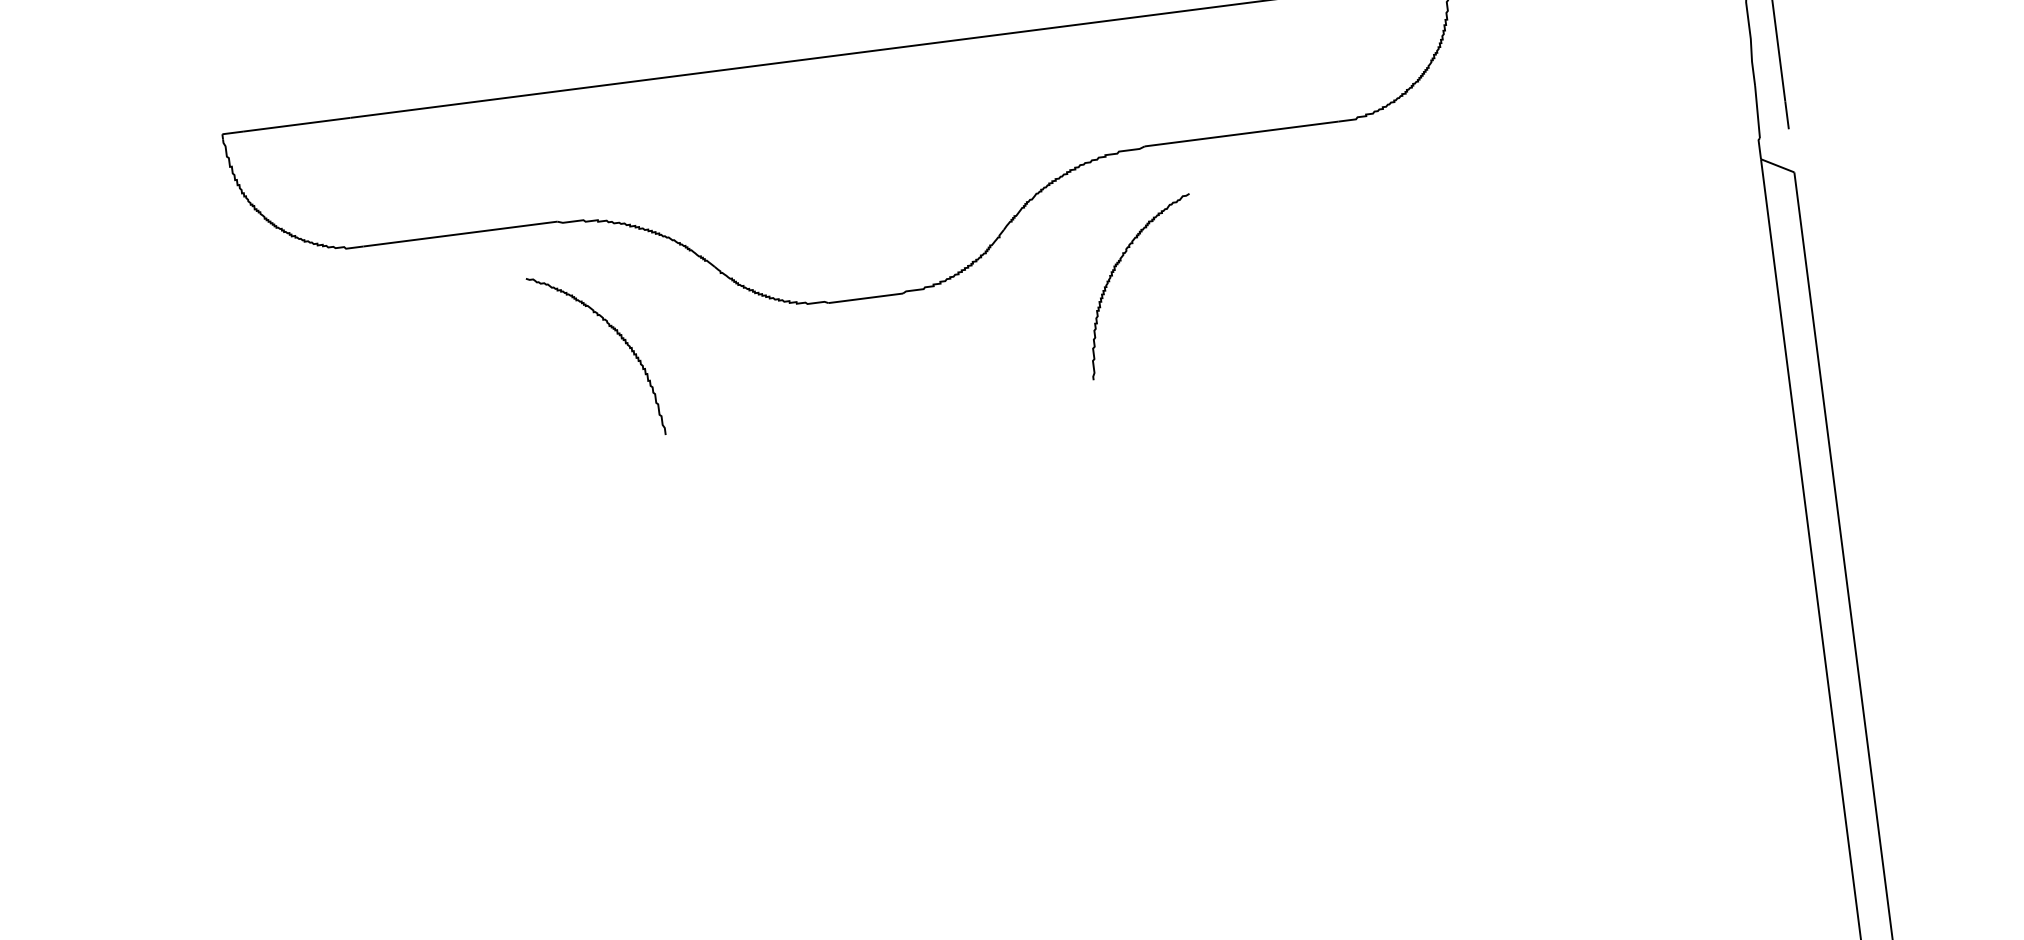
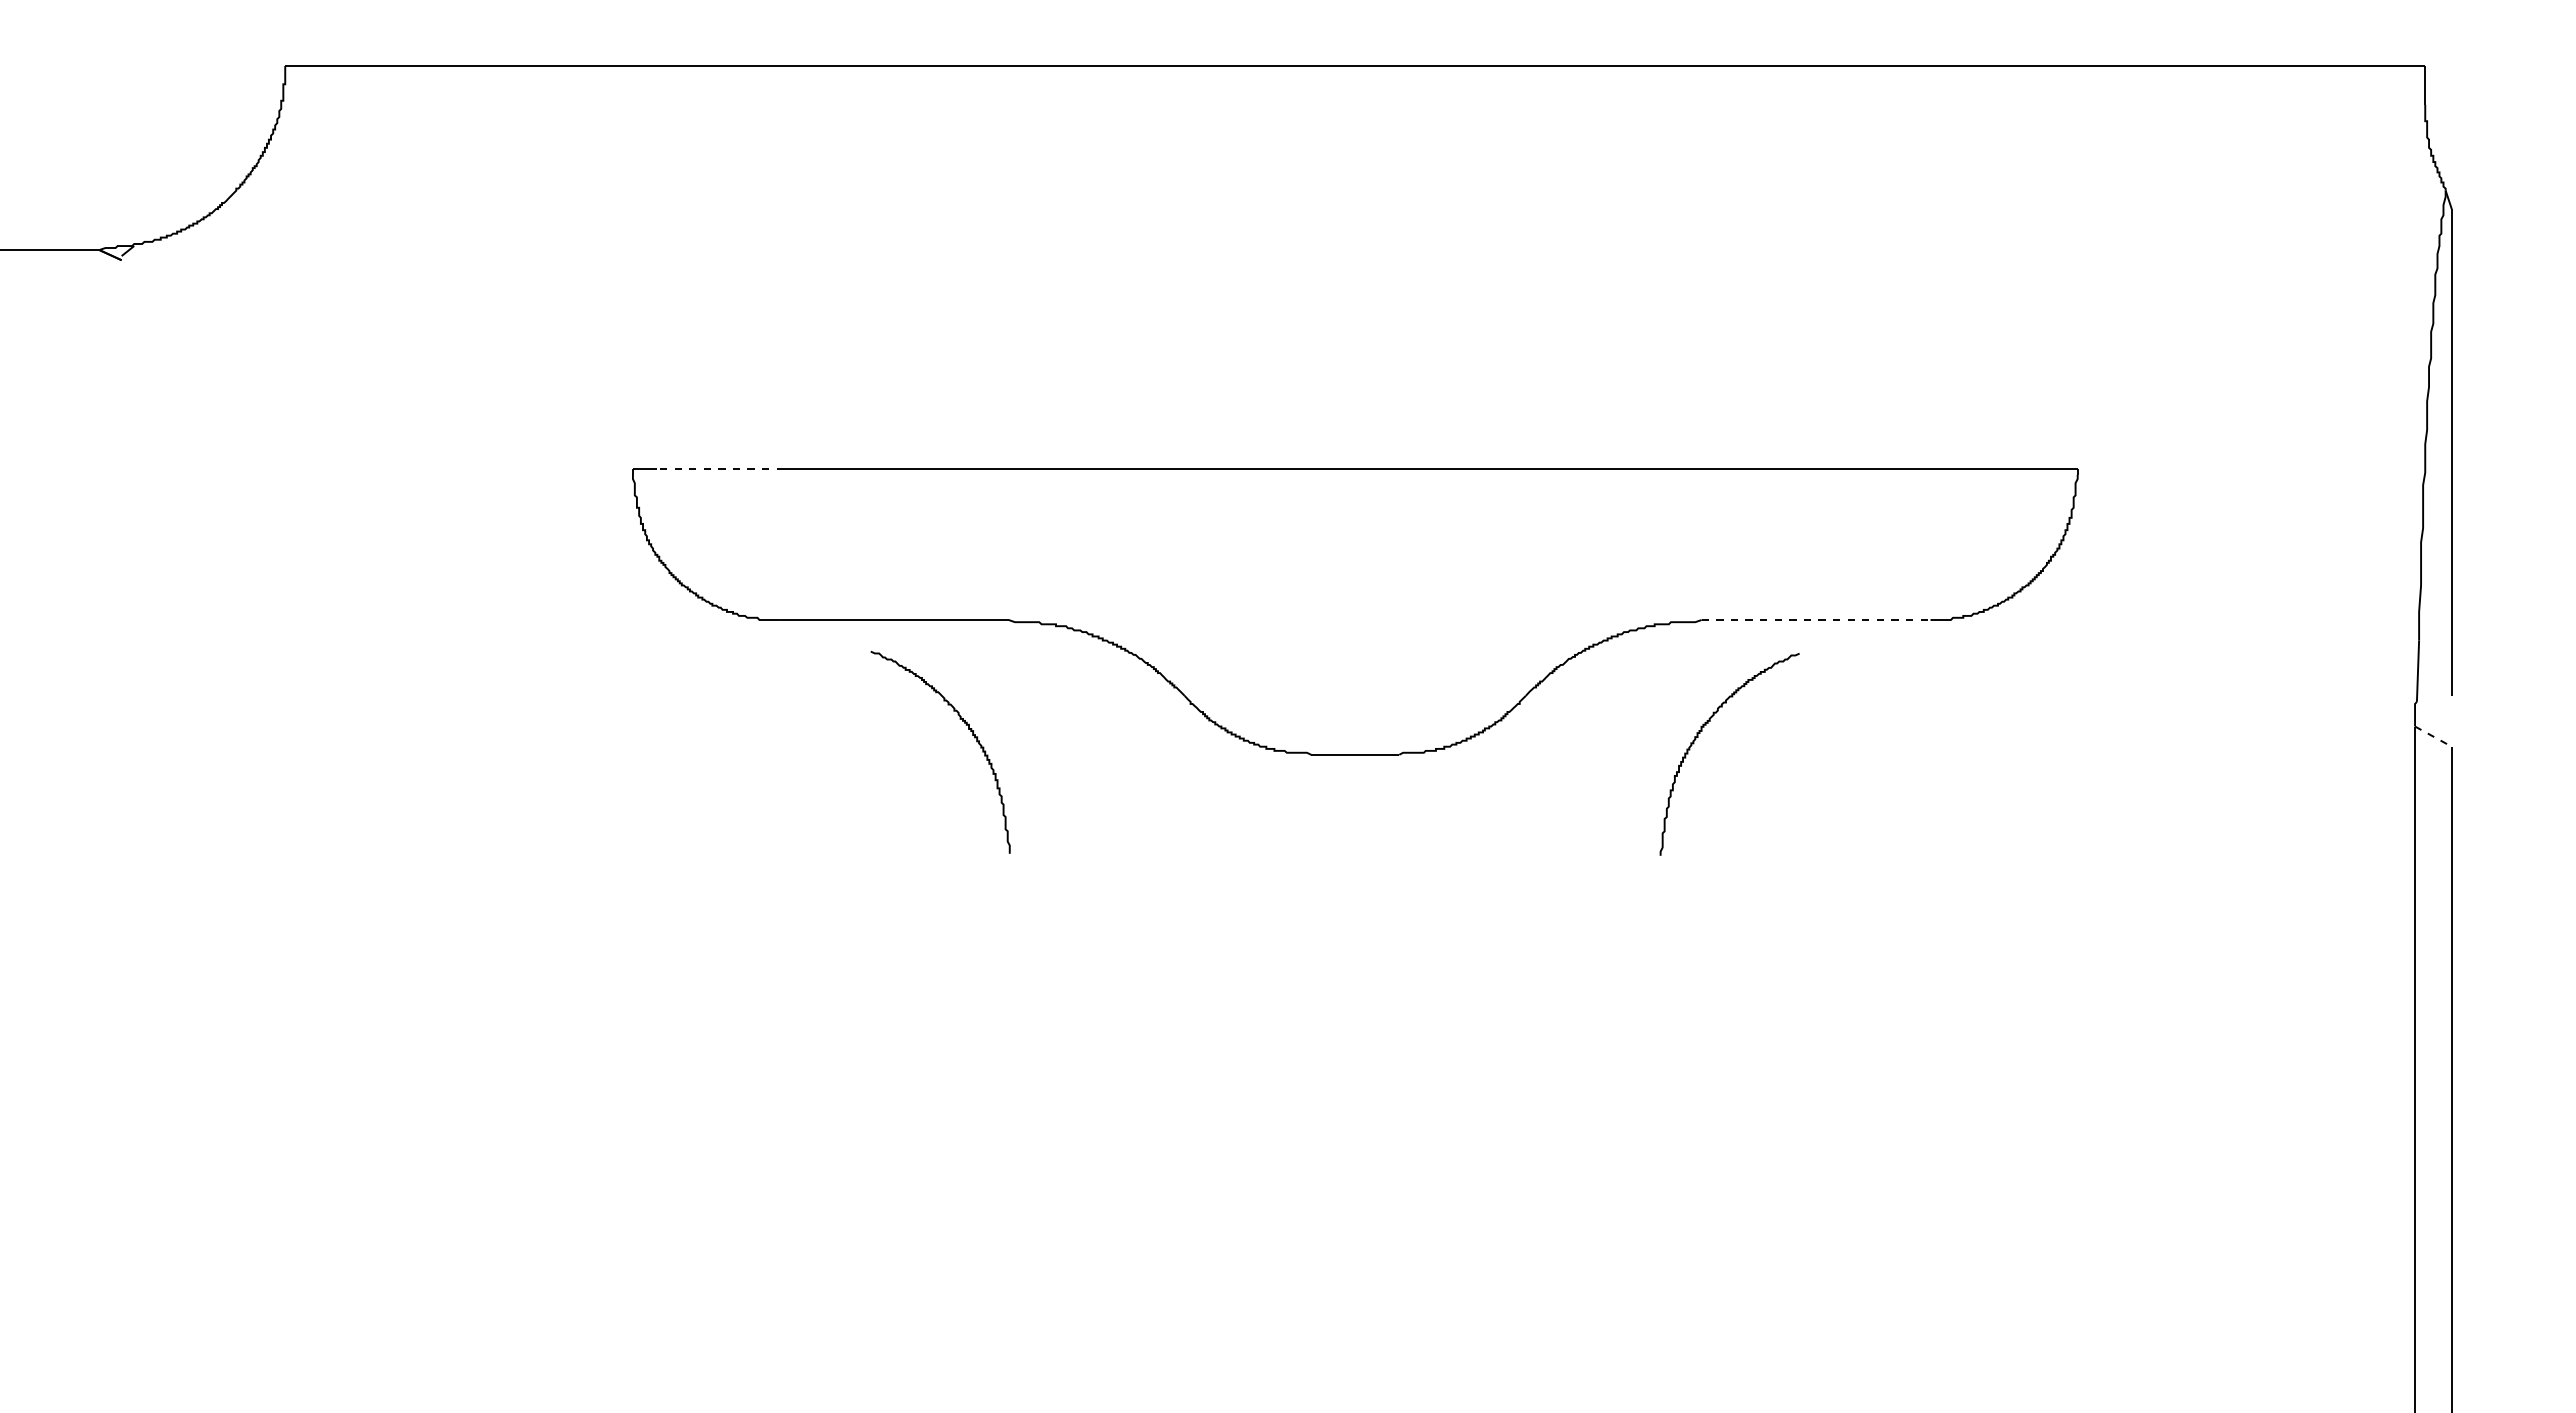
line: (296, 124) -> (720, 468), solid -> dashed
line: (1242, 134) -> (1816, 620), solid -> dashed
line: (1777, 165) -> (2433, 736), solid -> dashed
curve: (1112, 275) -> (1698, 737), moved
curve: (617, 334) -> (968, 729), moved

